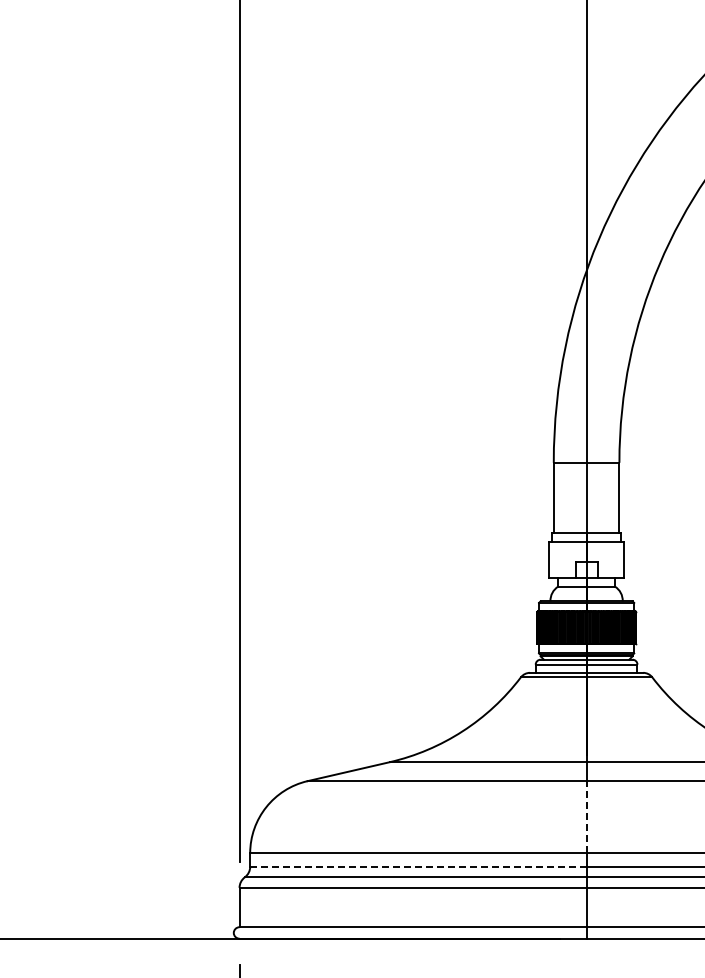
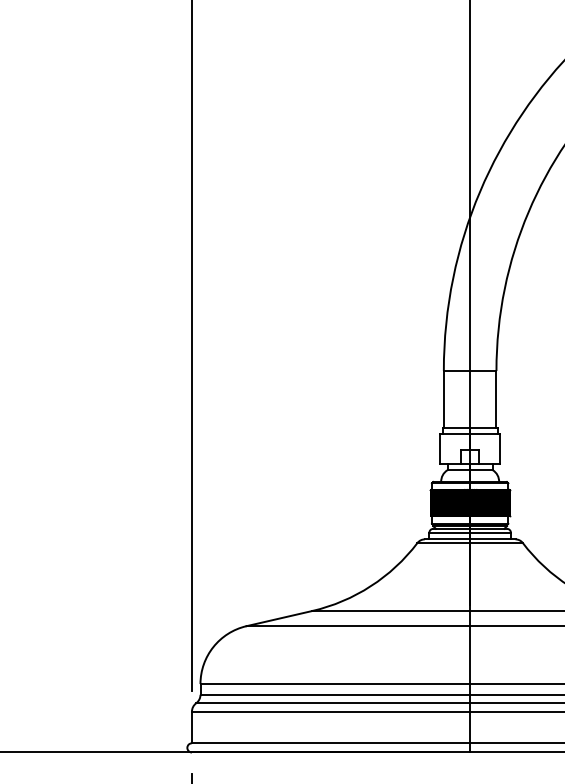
line: (586, 816) -> (470, 654), dashed -> solid
line: (417, 866) -> (334, 694), dashed -> solid

